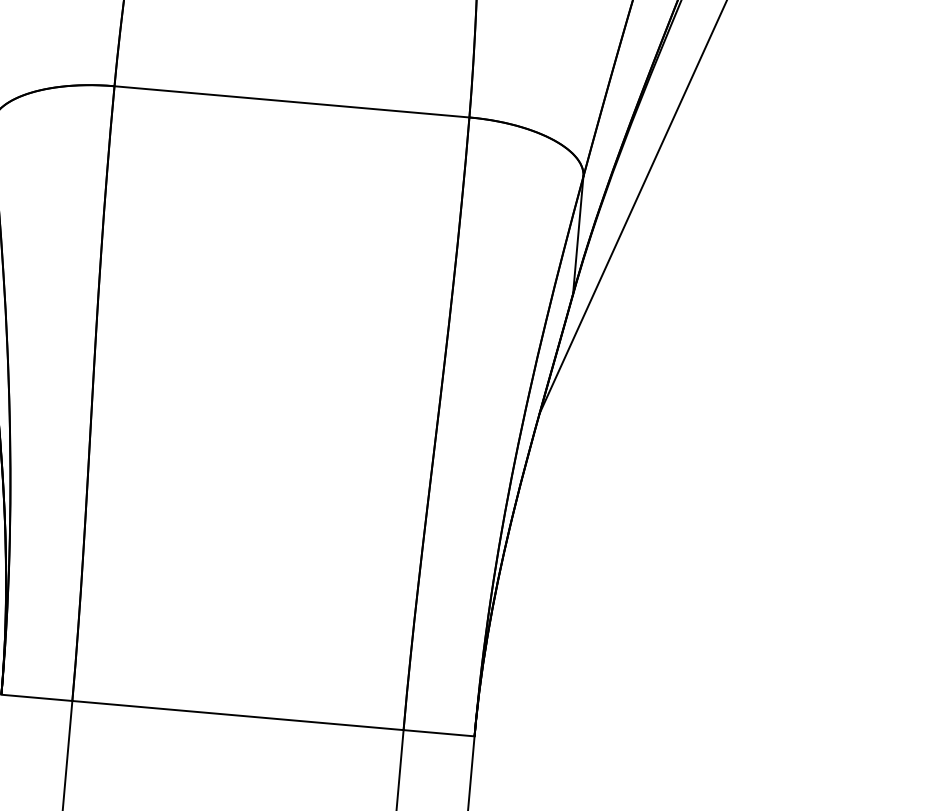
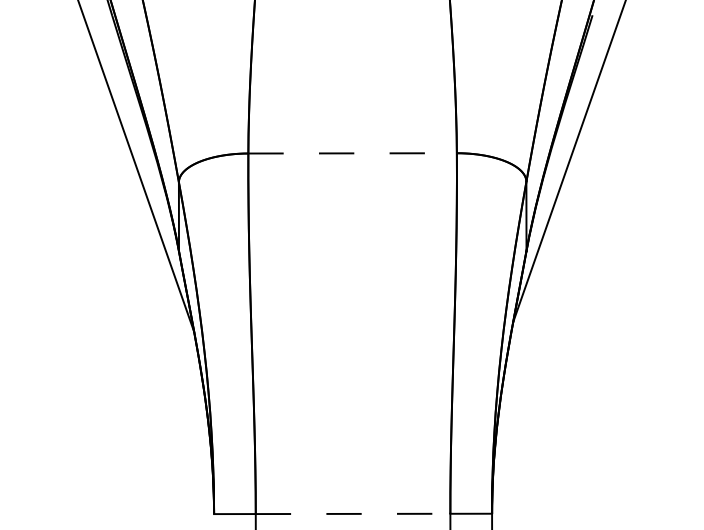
line: (293, 102) -> (353, 153), solid -> dashed
line: (238, 714) -> (353, 513), solid -> dashed

